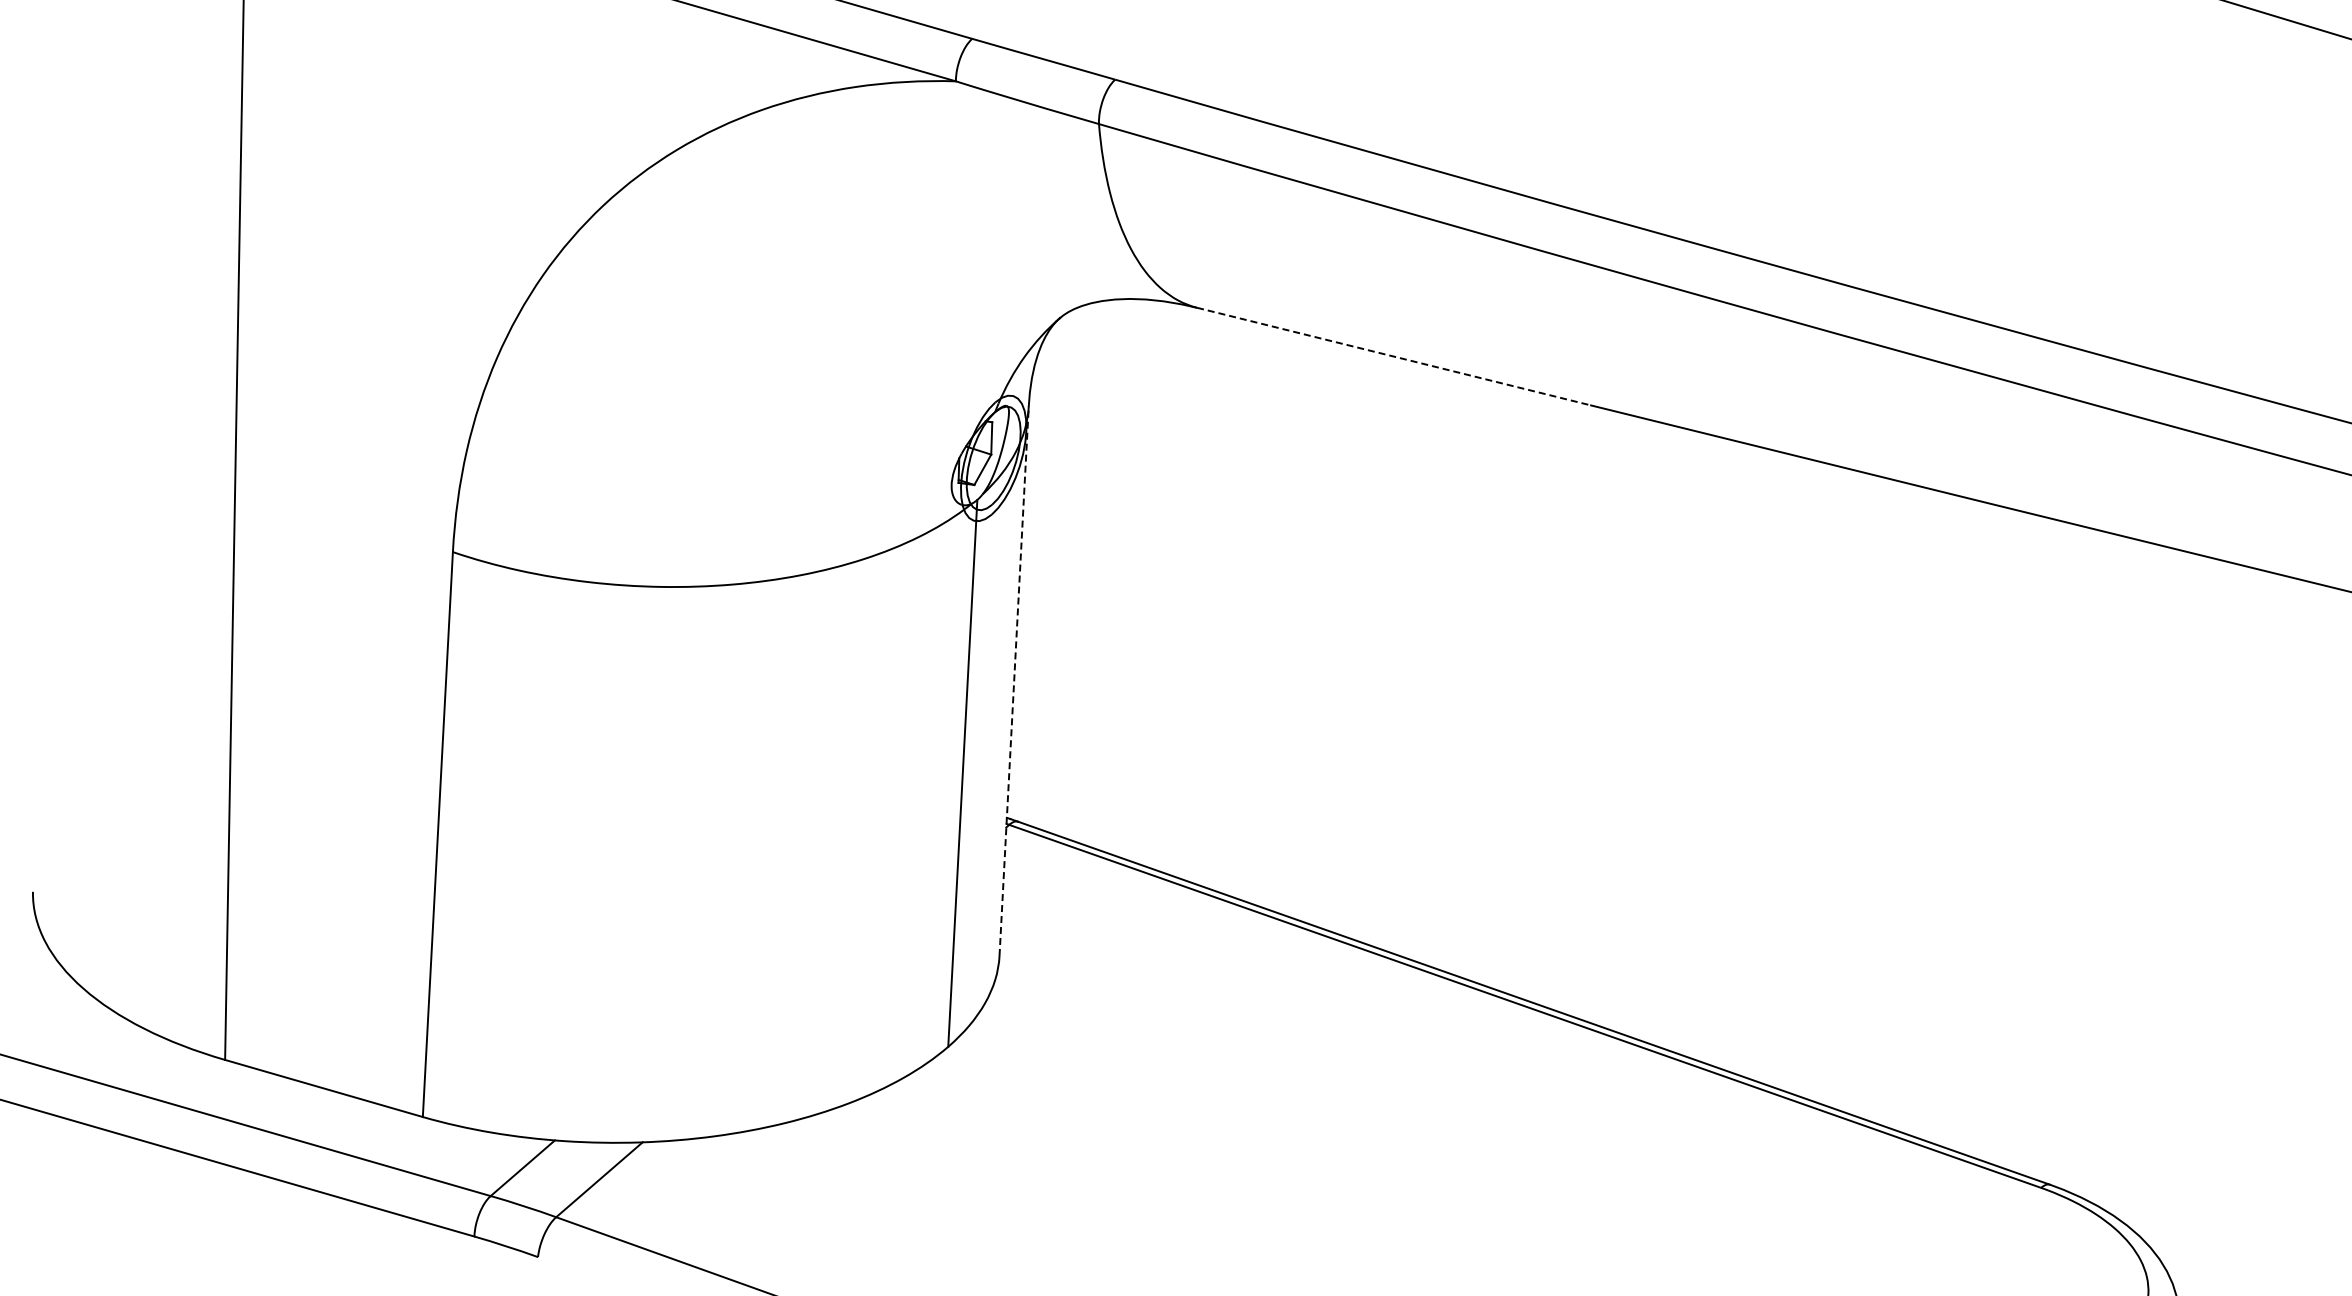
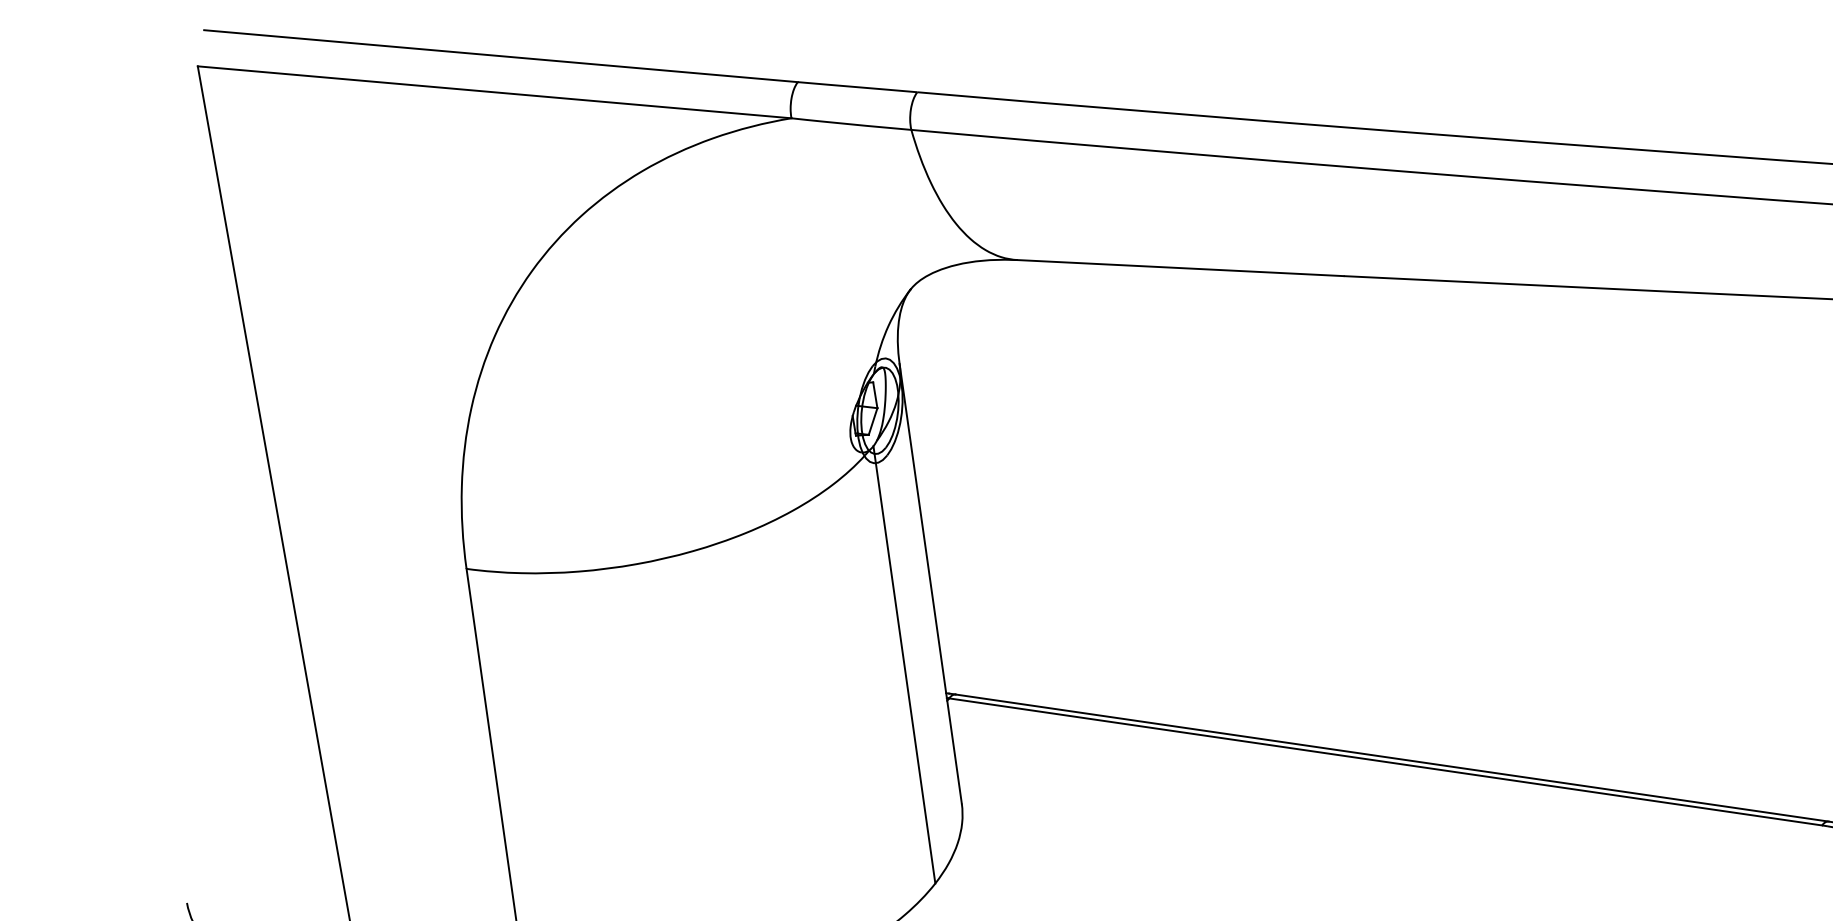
line: (1394, 356) -> (1181, 267), dashed -> solid
line: (1014, 680) -> (930, 583), dashed -> solid

